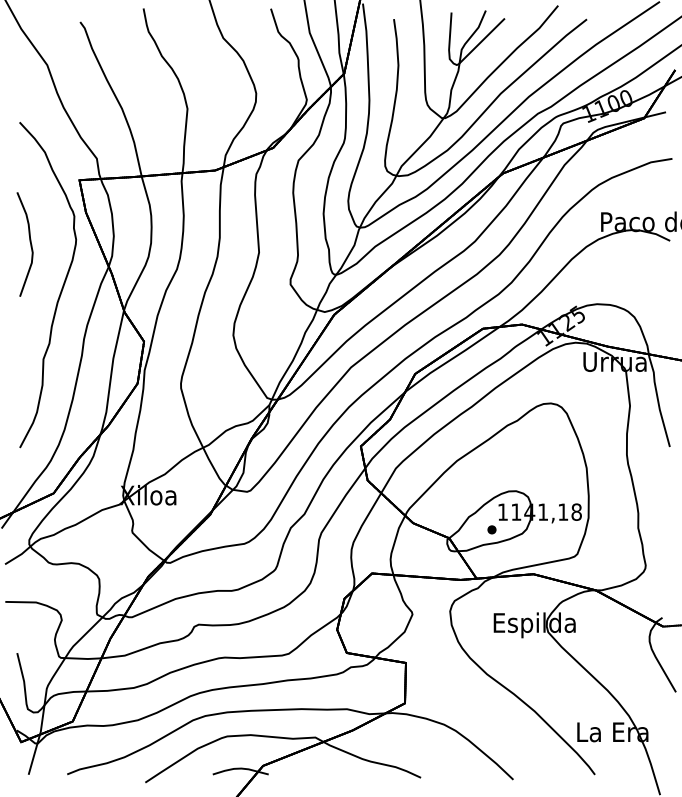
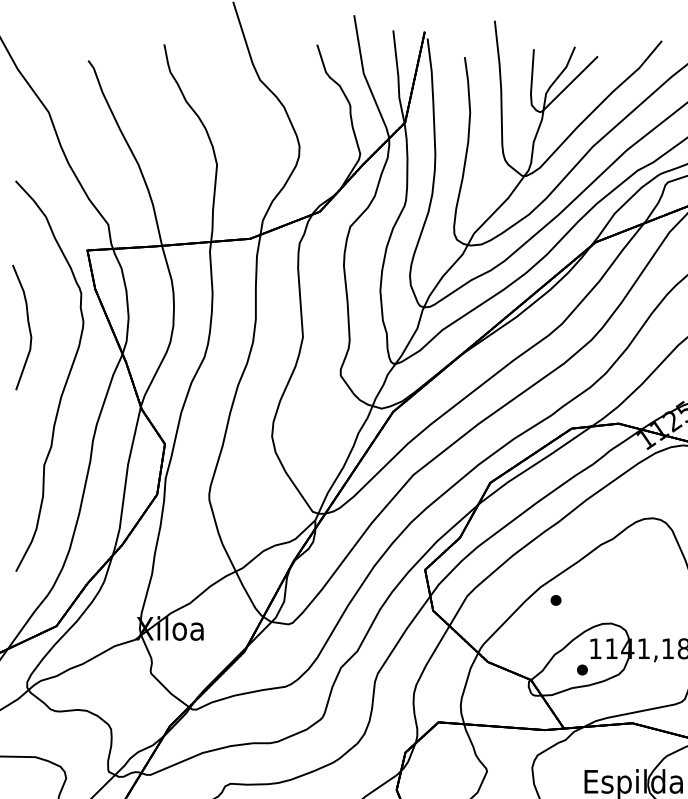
part: (469, 471) -> (555, 599), added

